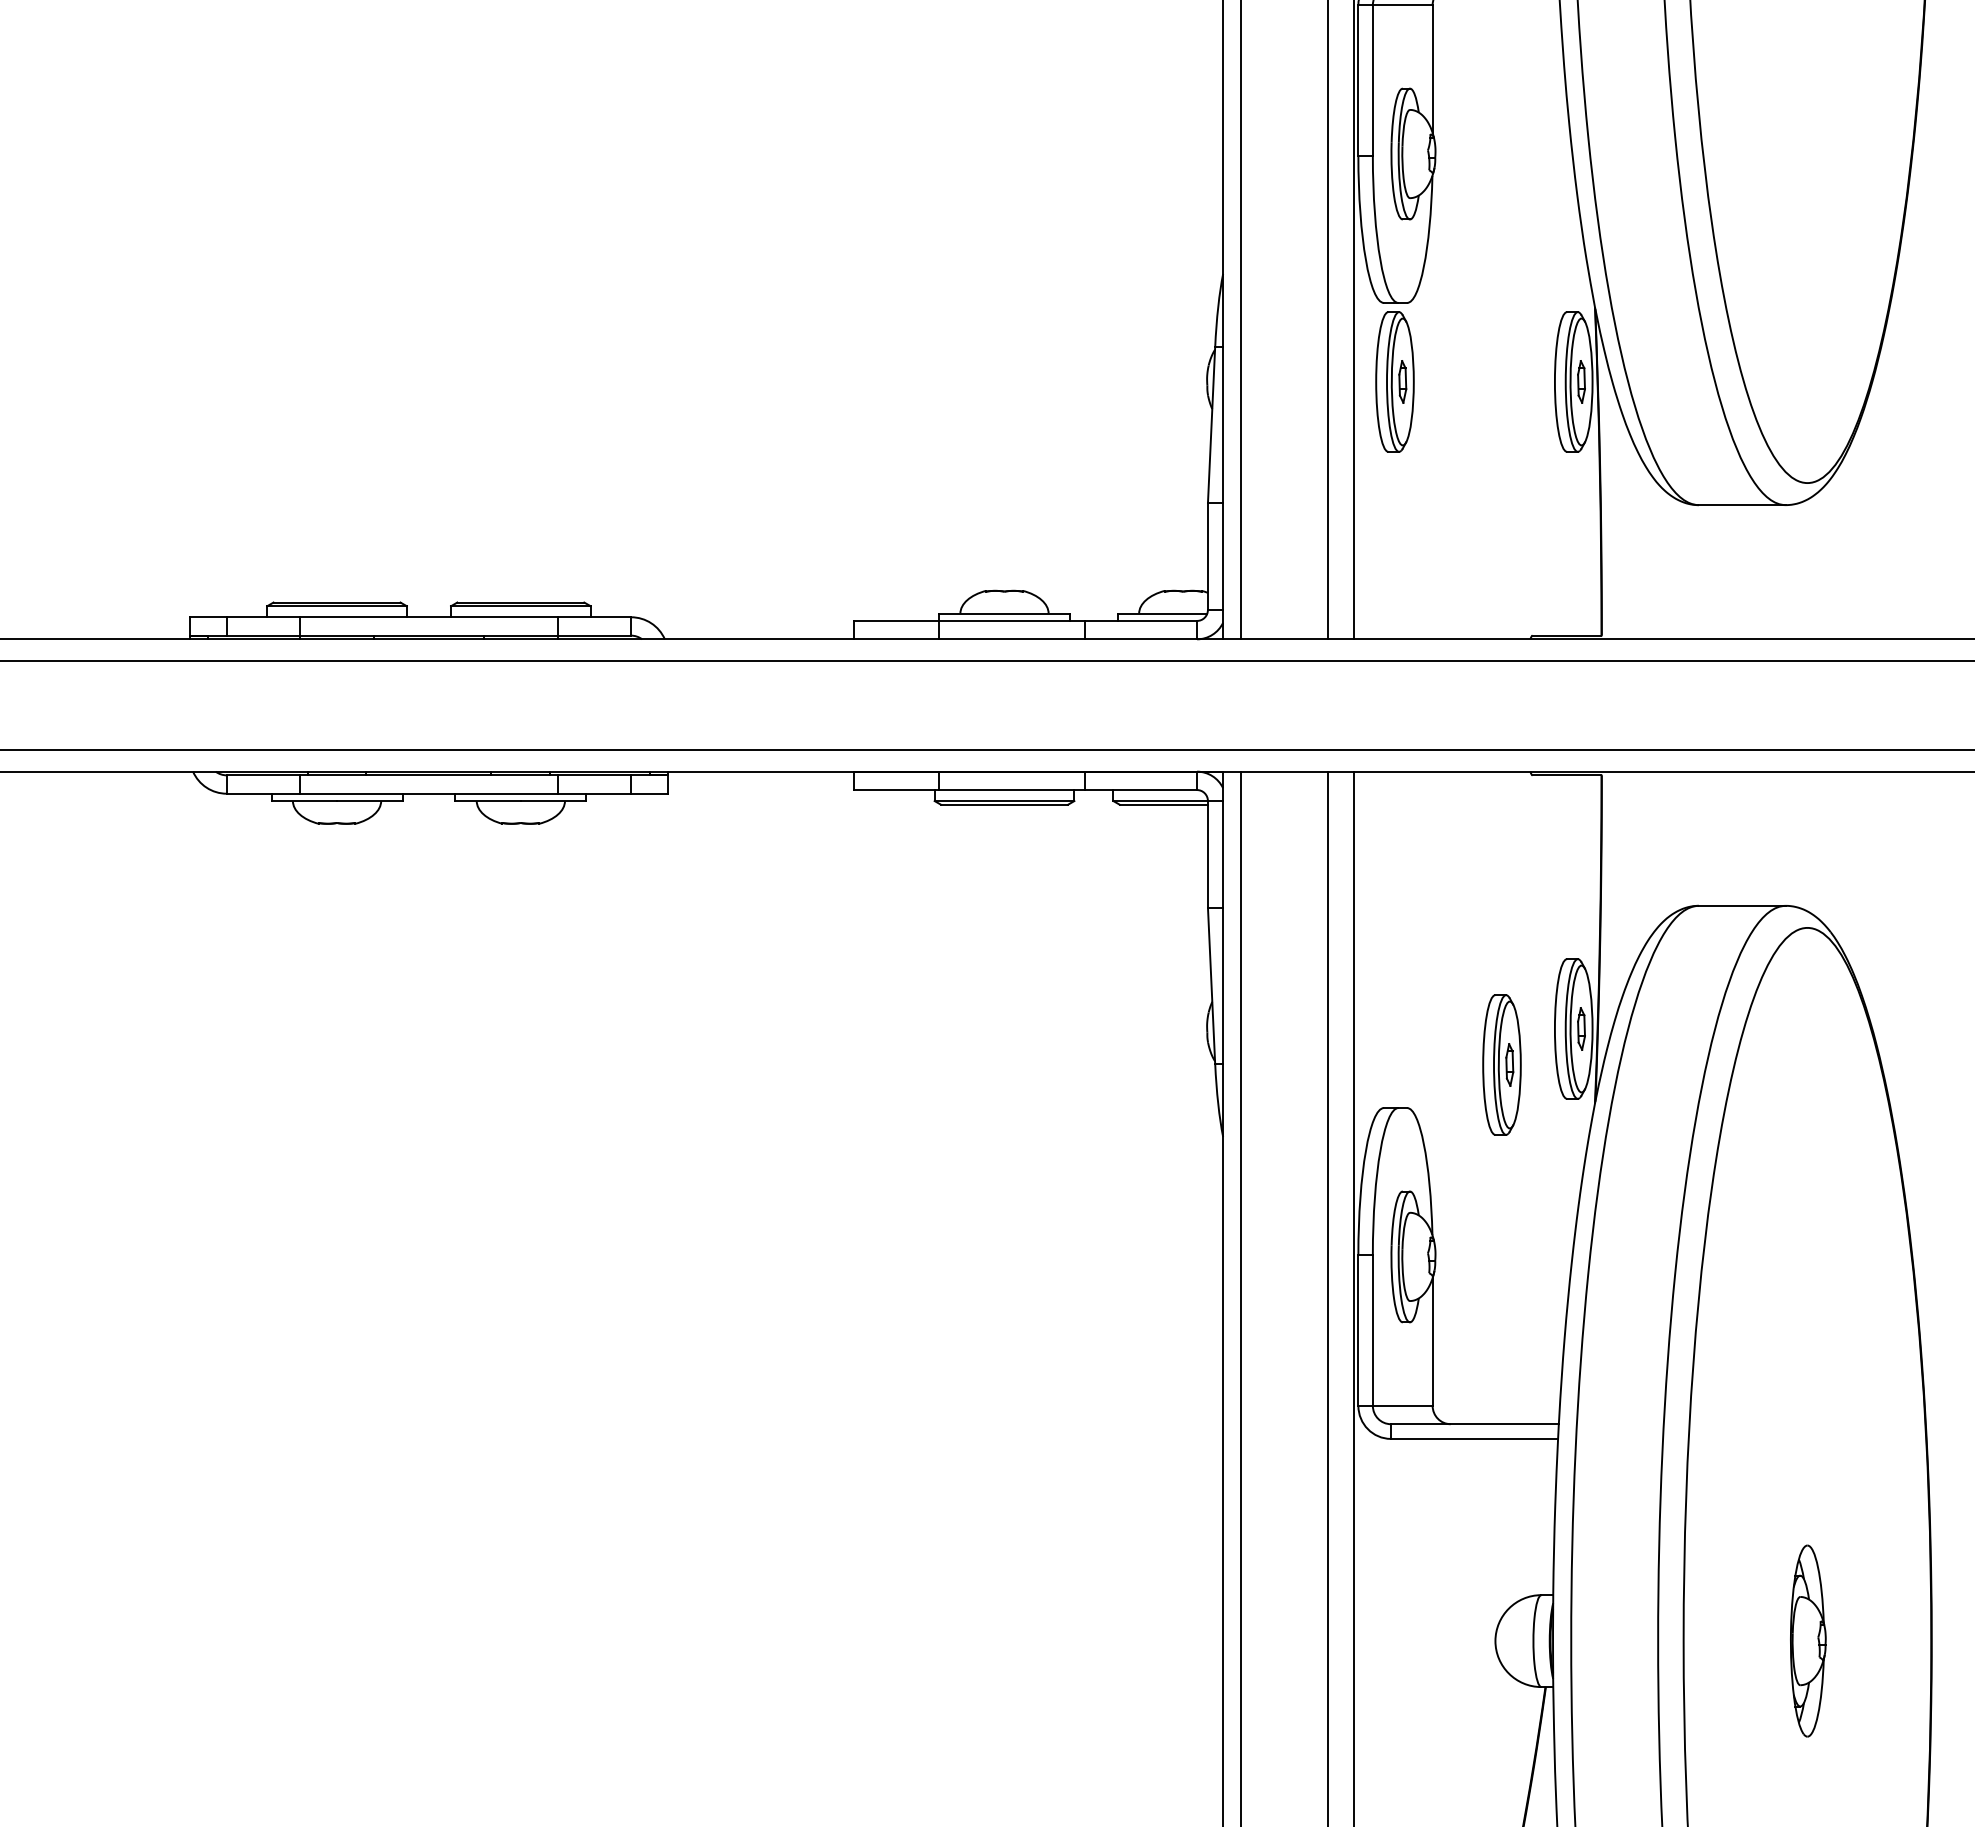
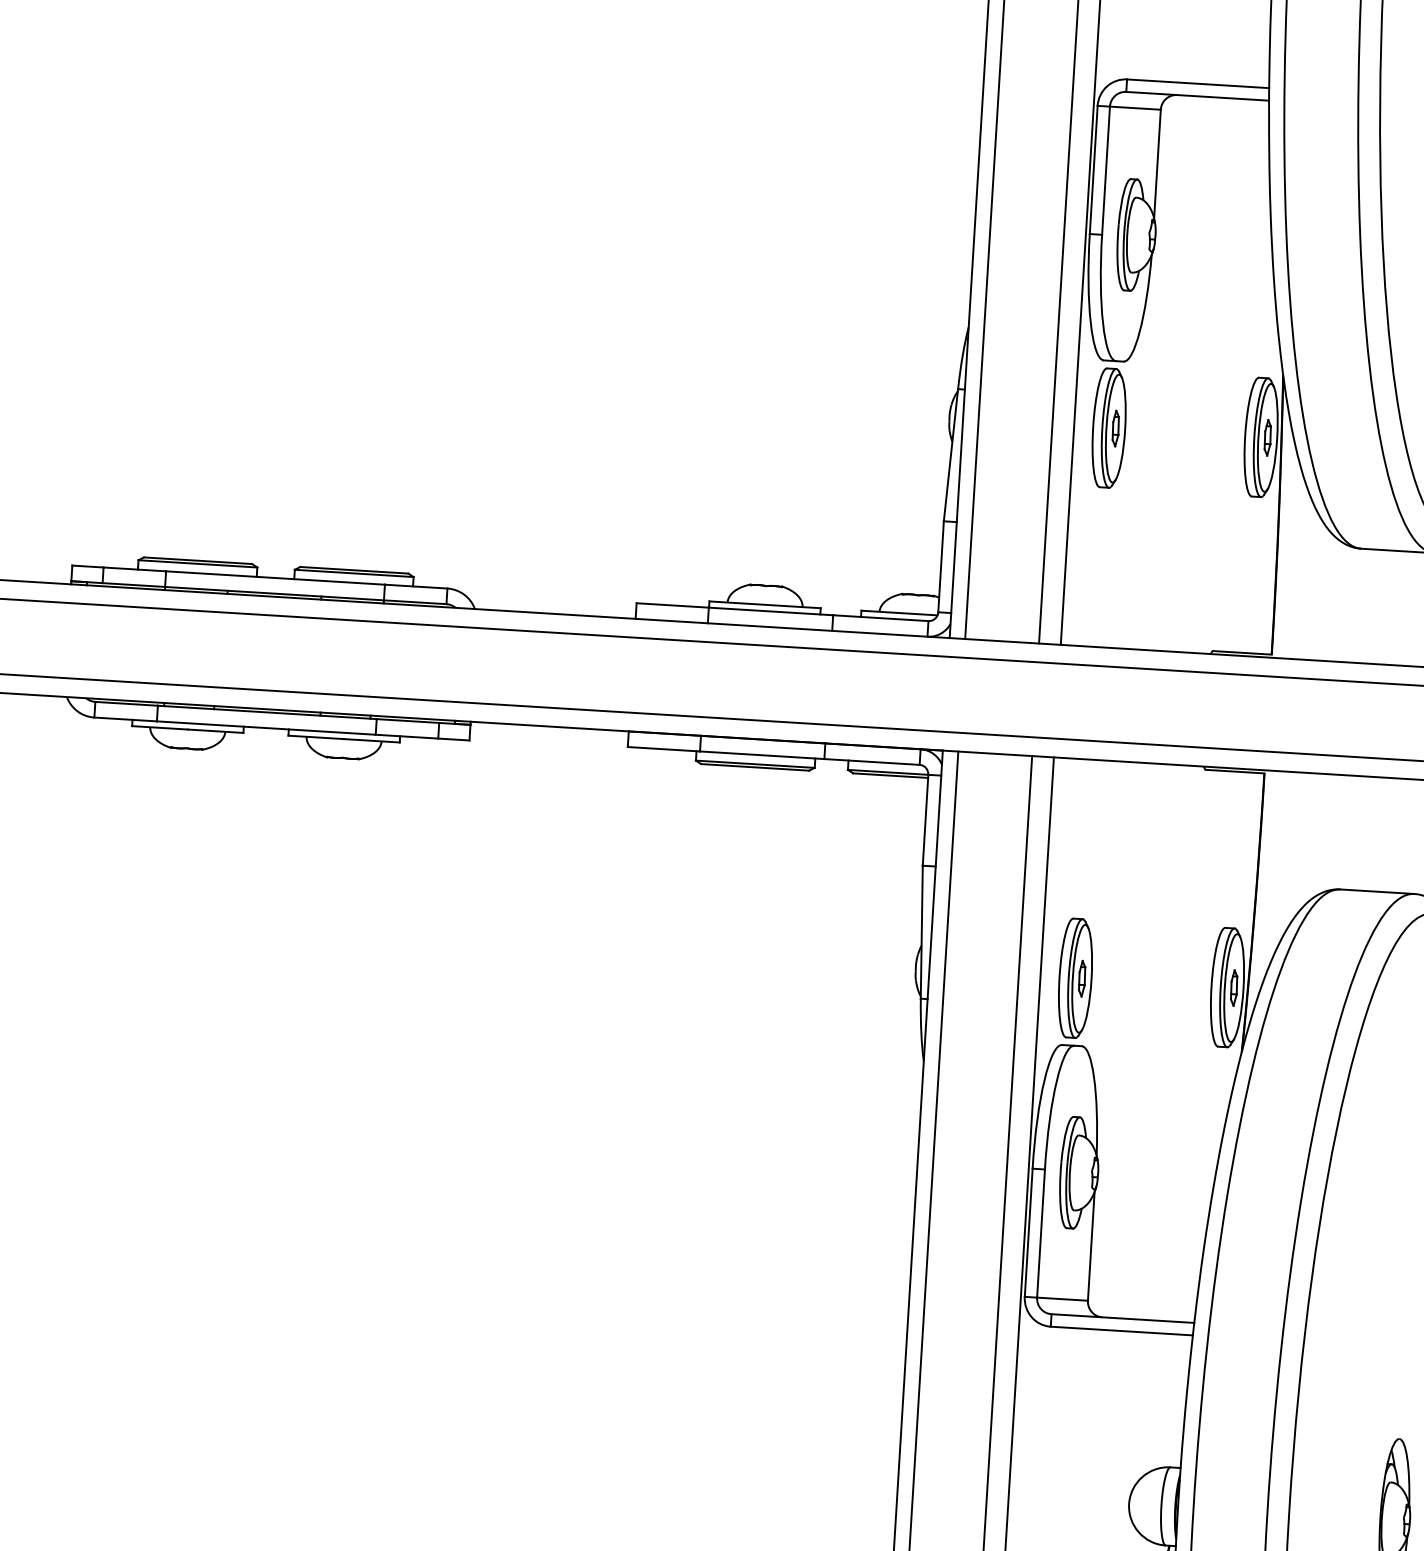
part: (1501, 1064) -> (1075, 977), moved

